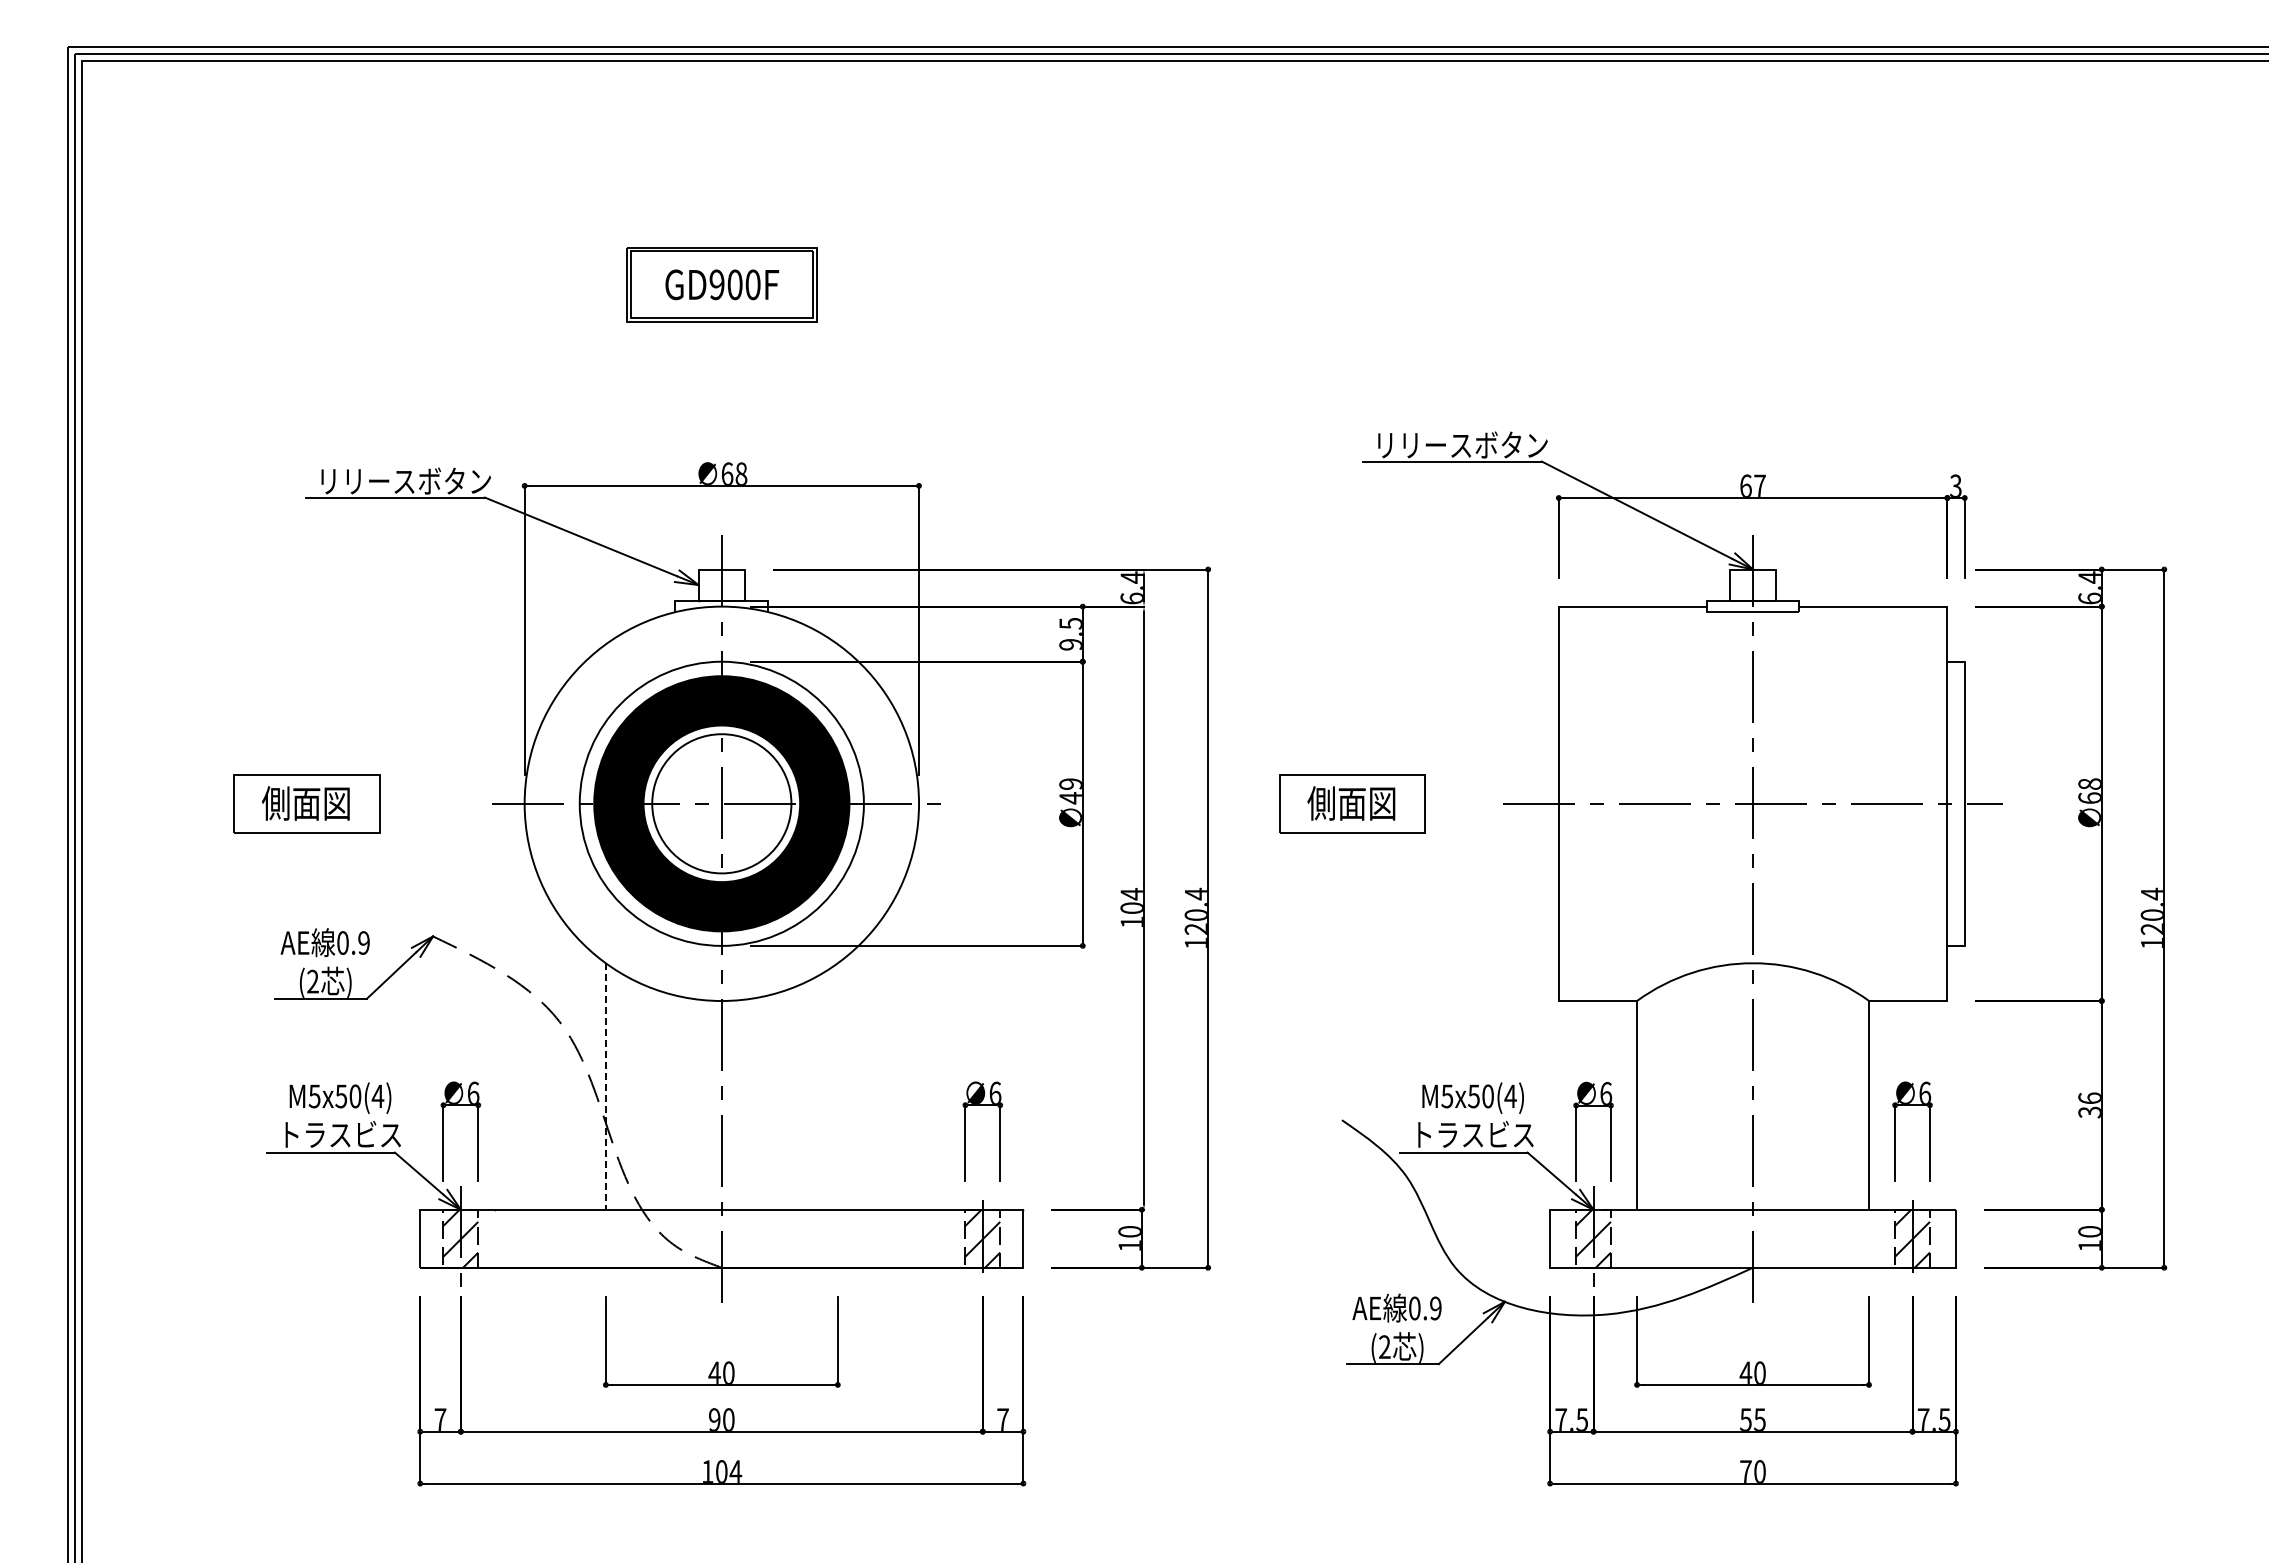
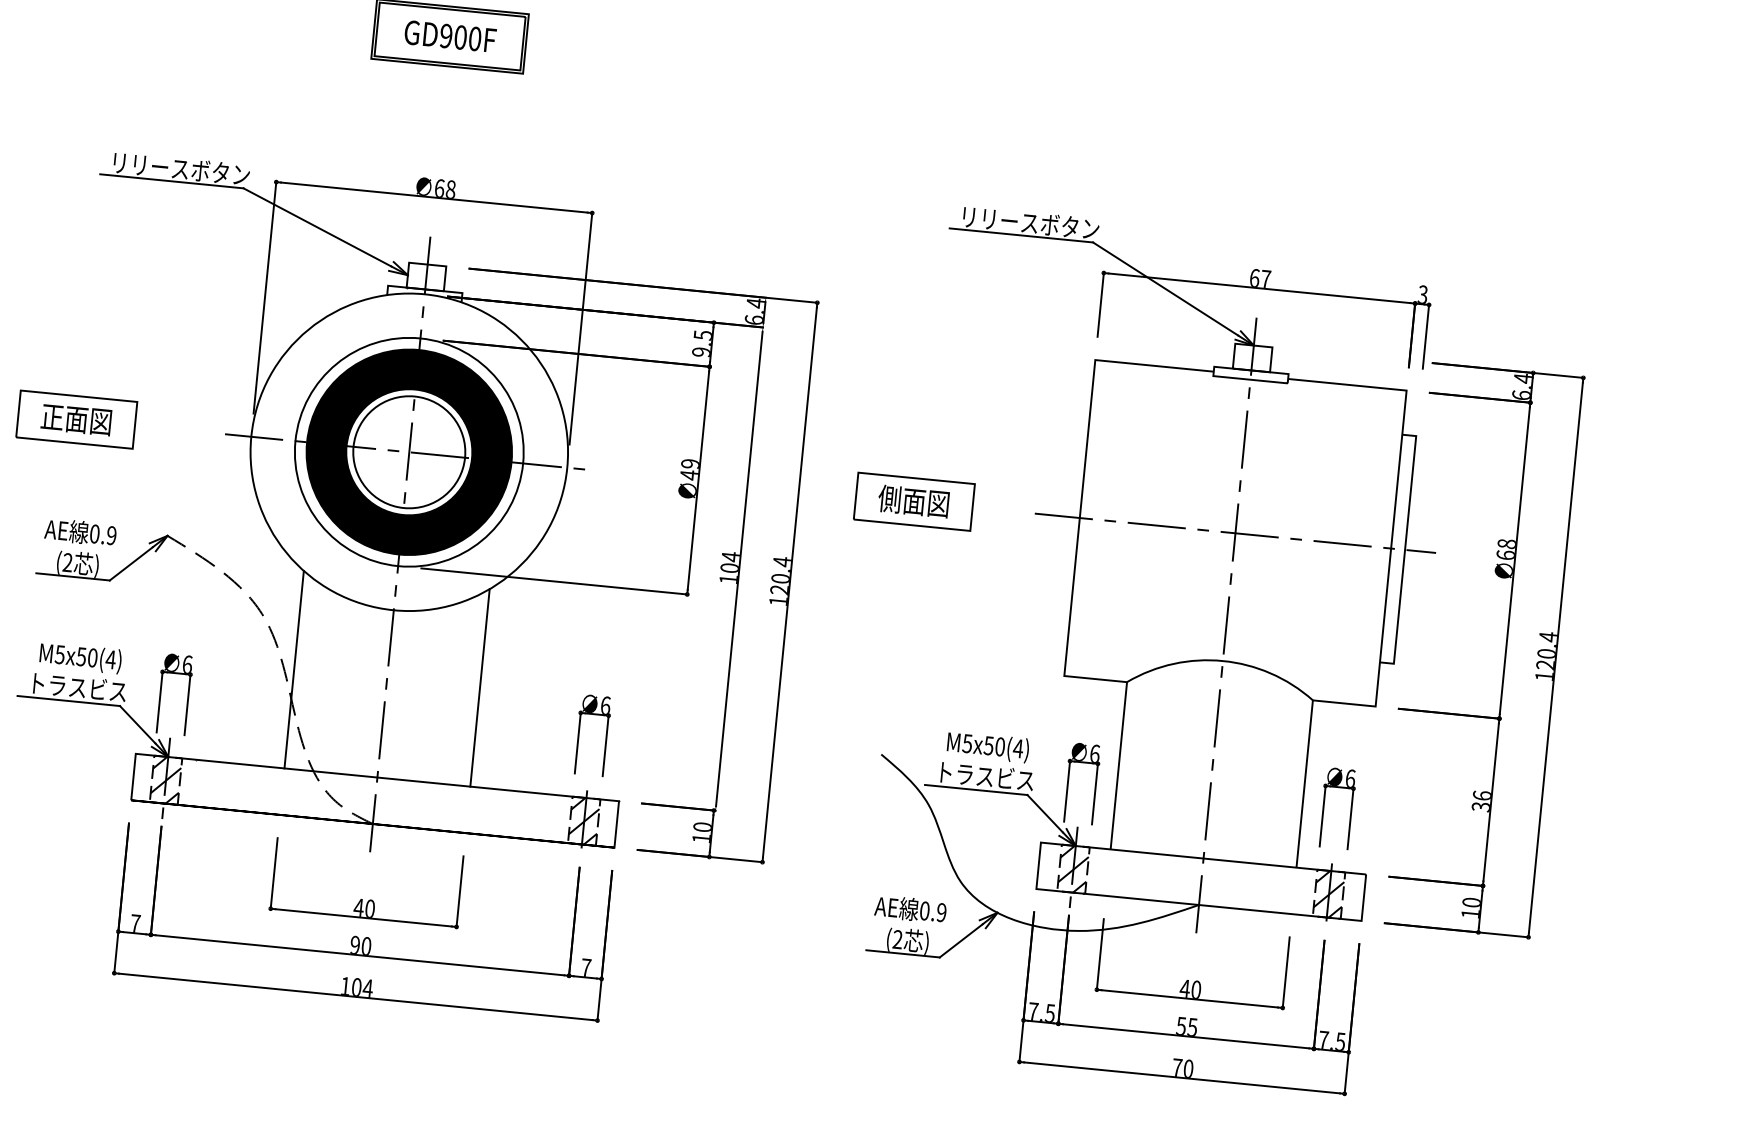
text: (275, 803) -> (51, 416), 側面図 -> 正面図
line: (837, 1086) -> (479, 687), added
line: (605, 1087) -> (293, 670), dashed -> solid

